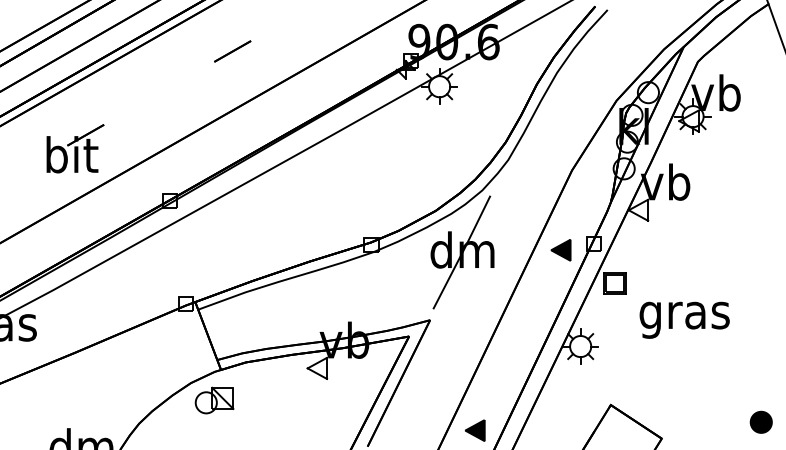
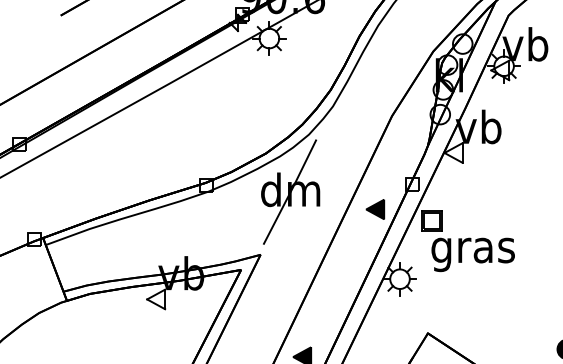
part: (560, 250) -> (374, 209), moved
text: (684, 319) -> (473, 254), moved
part: (214, 400) -> (60, 329), removed

